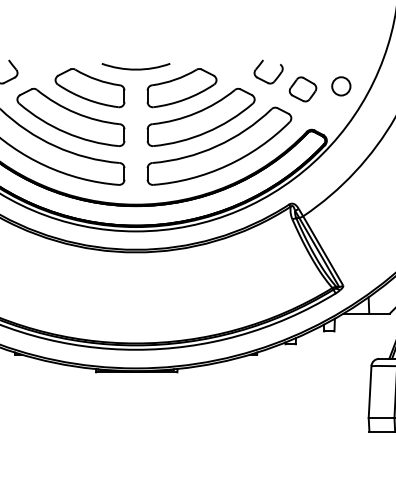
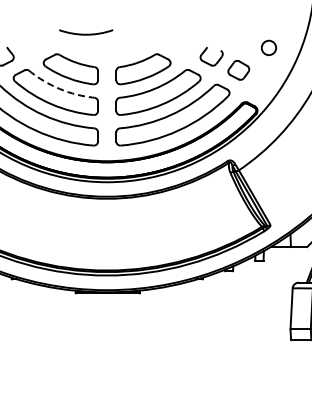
arc: (136, 68) -> (86, 33), moved
circle: (340, 85) -> (268, 47), moved
arc: (75, 113) -> (59, 89), solid -> dashed

